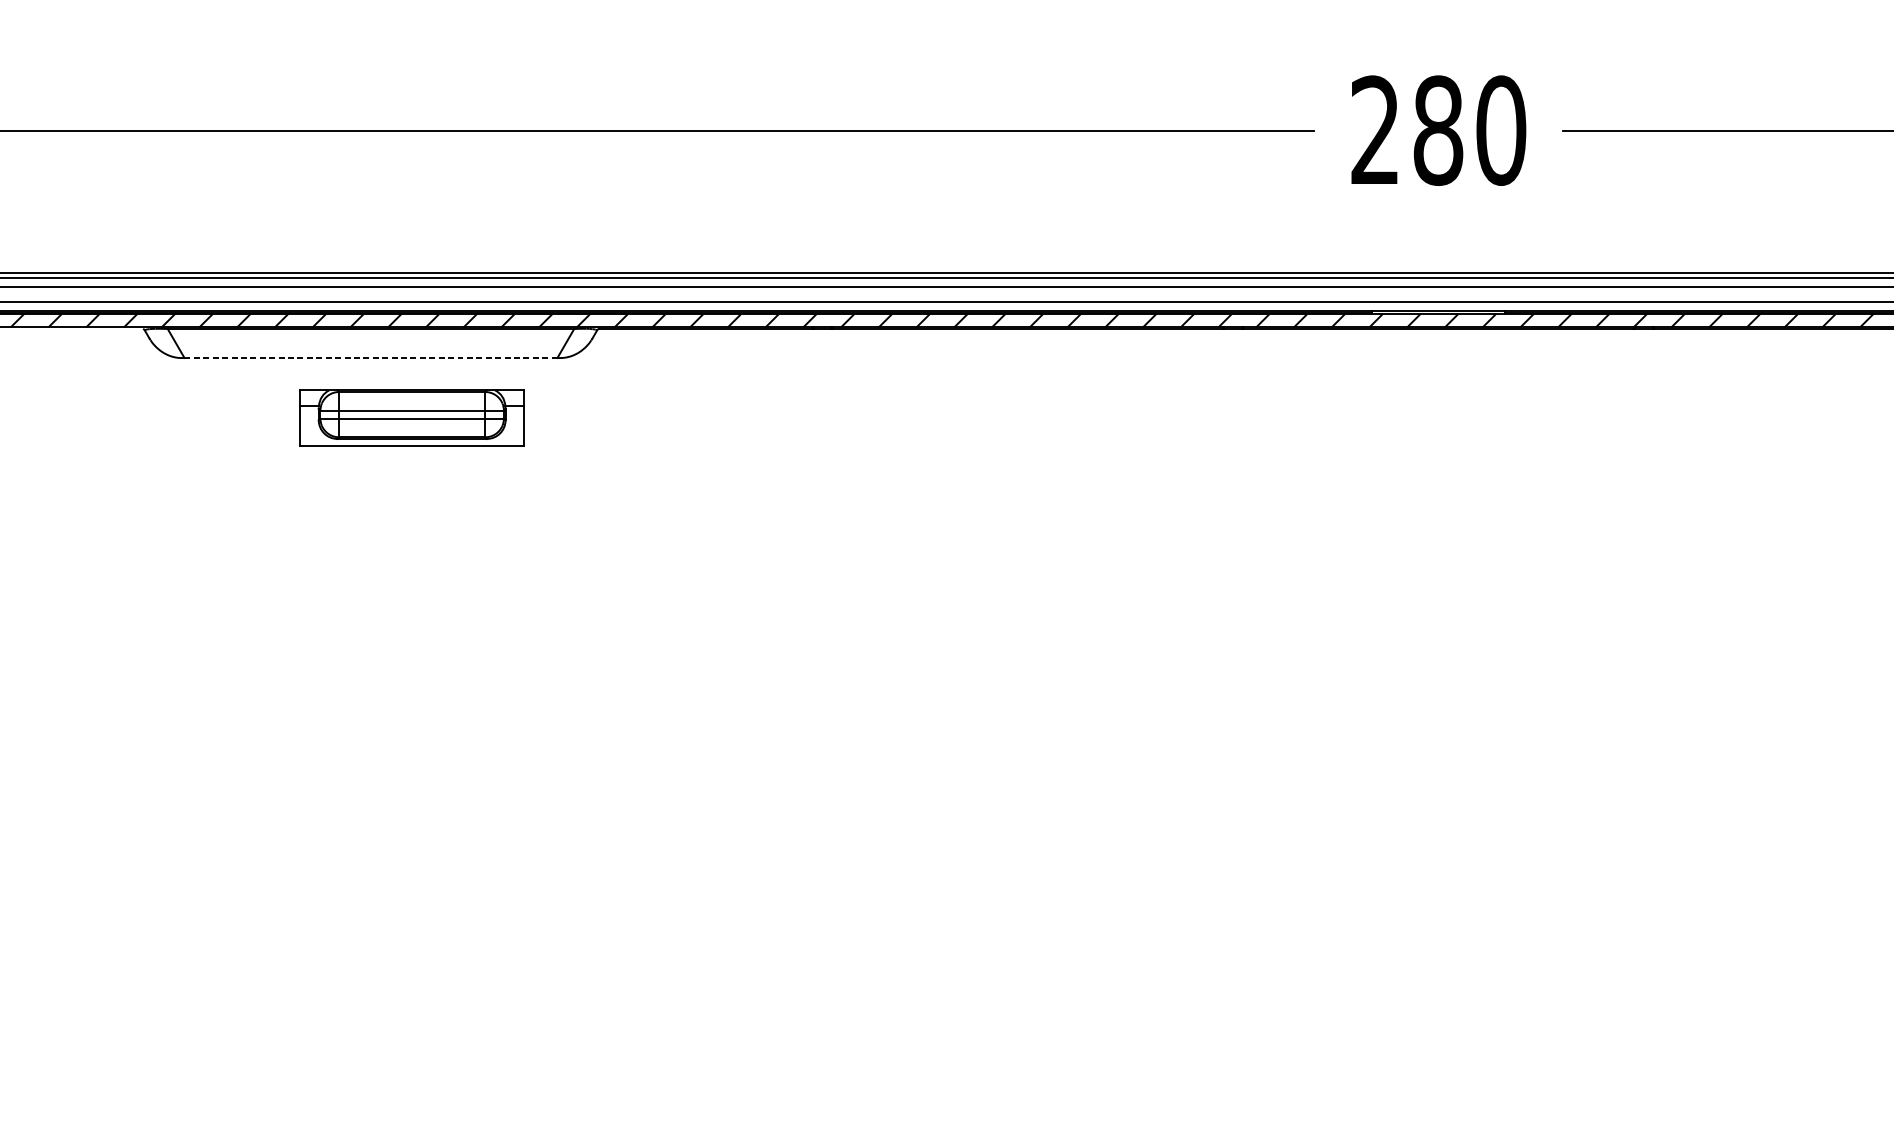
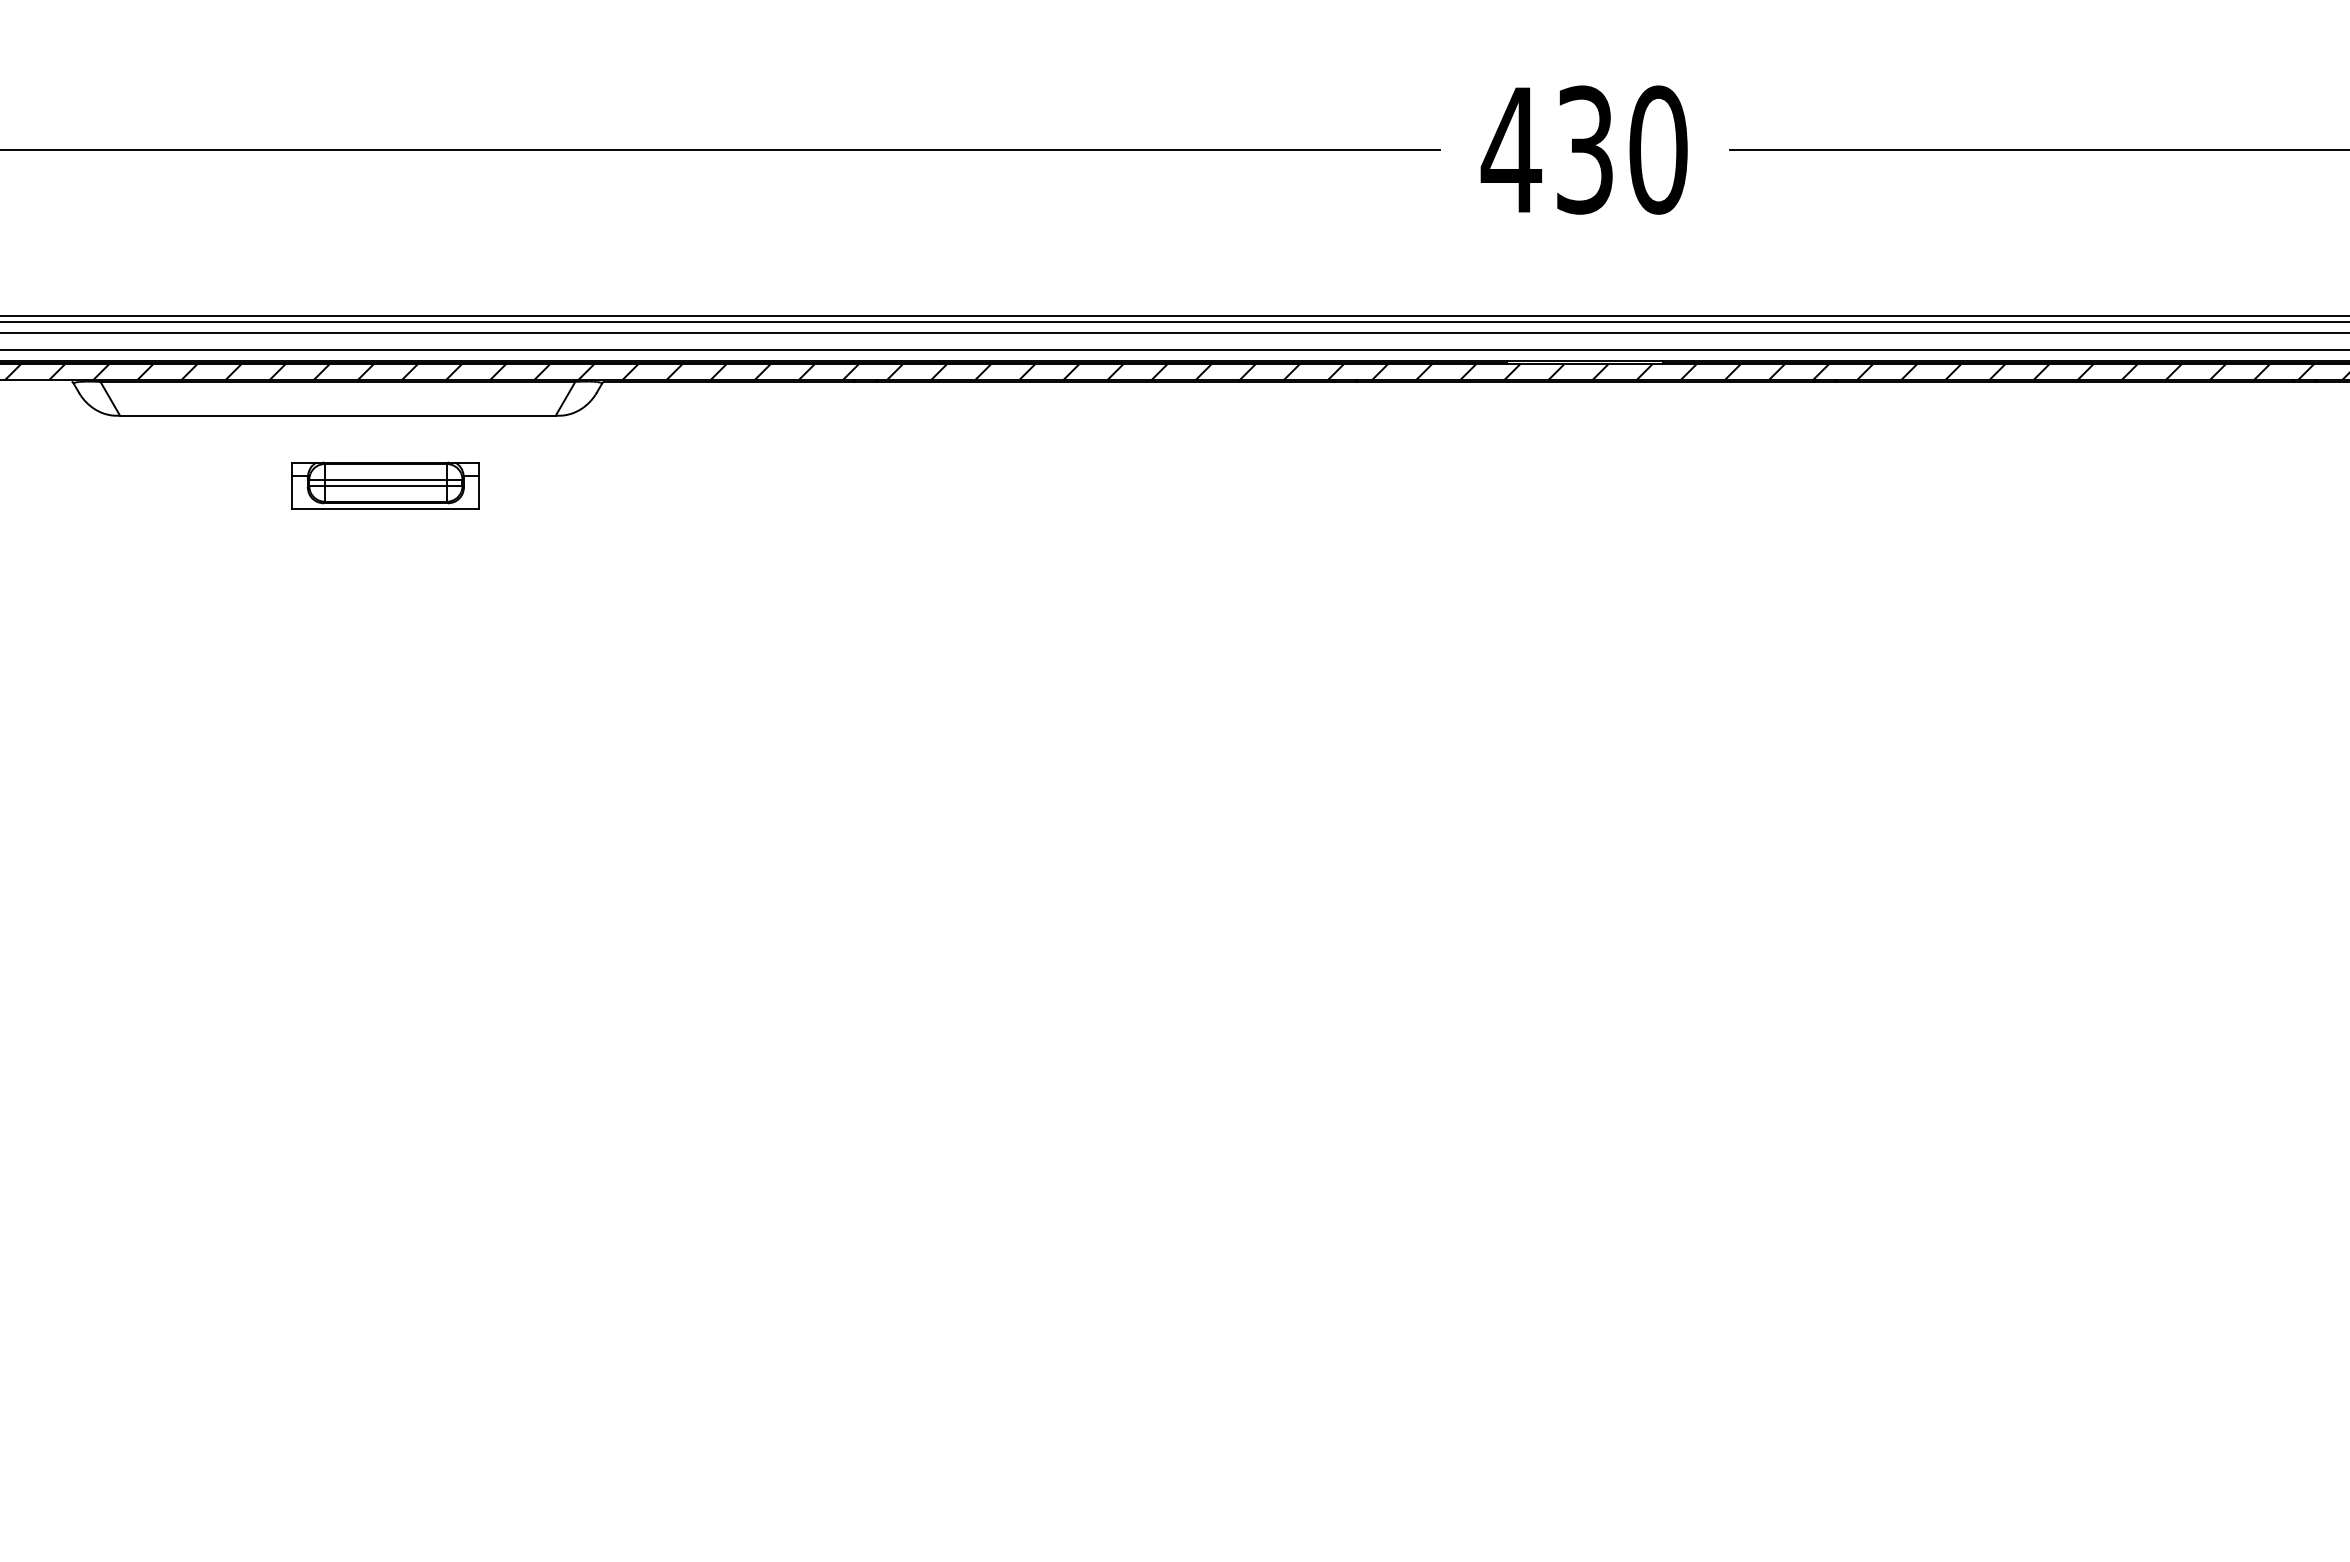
text: (1406, 130) -> (1547, 149), 280 -> 430
line: (370, 357) -> (337, 415), dashed -> solid
part: (411, 417) -> (385, 485), size x0.71

